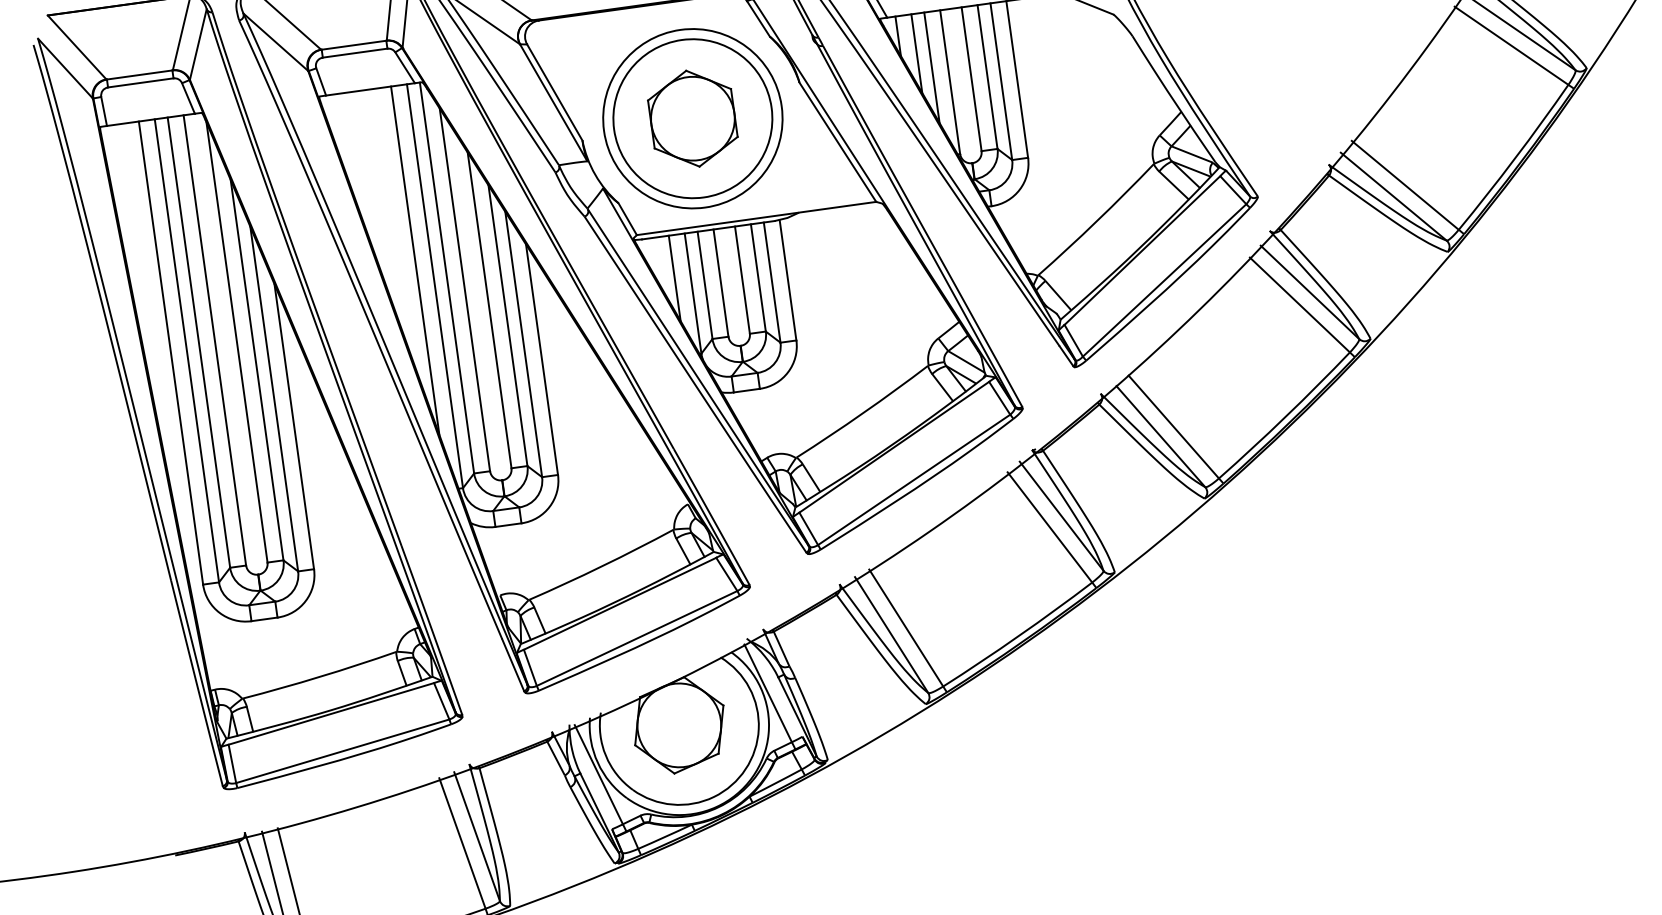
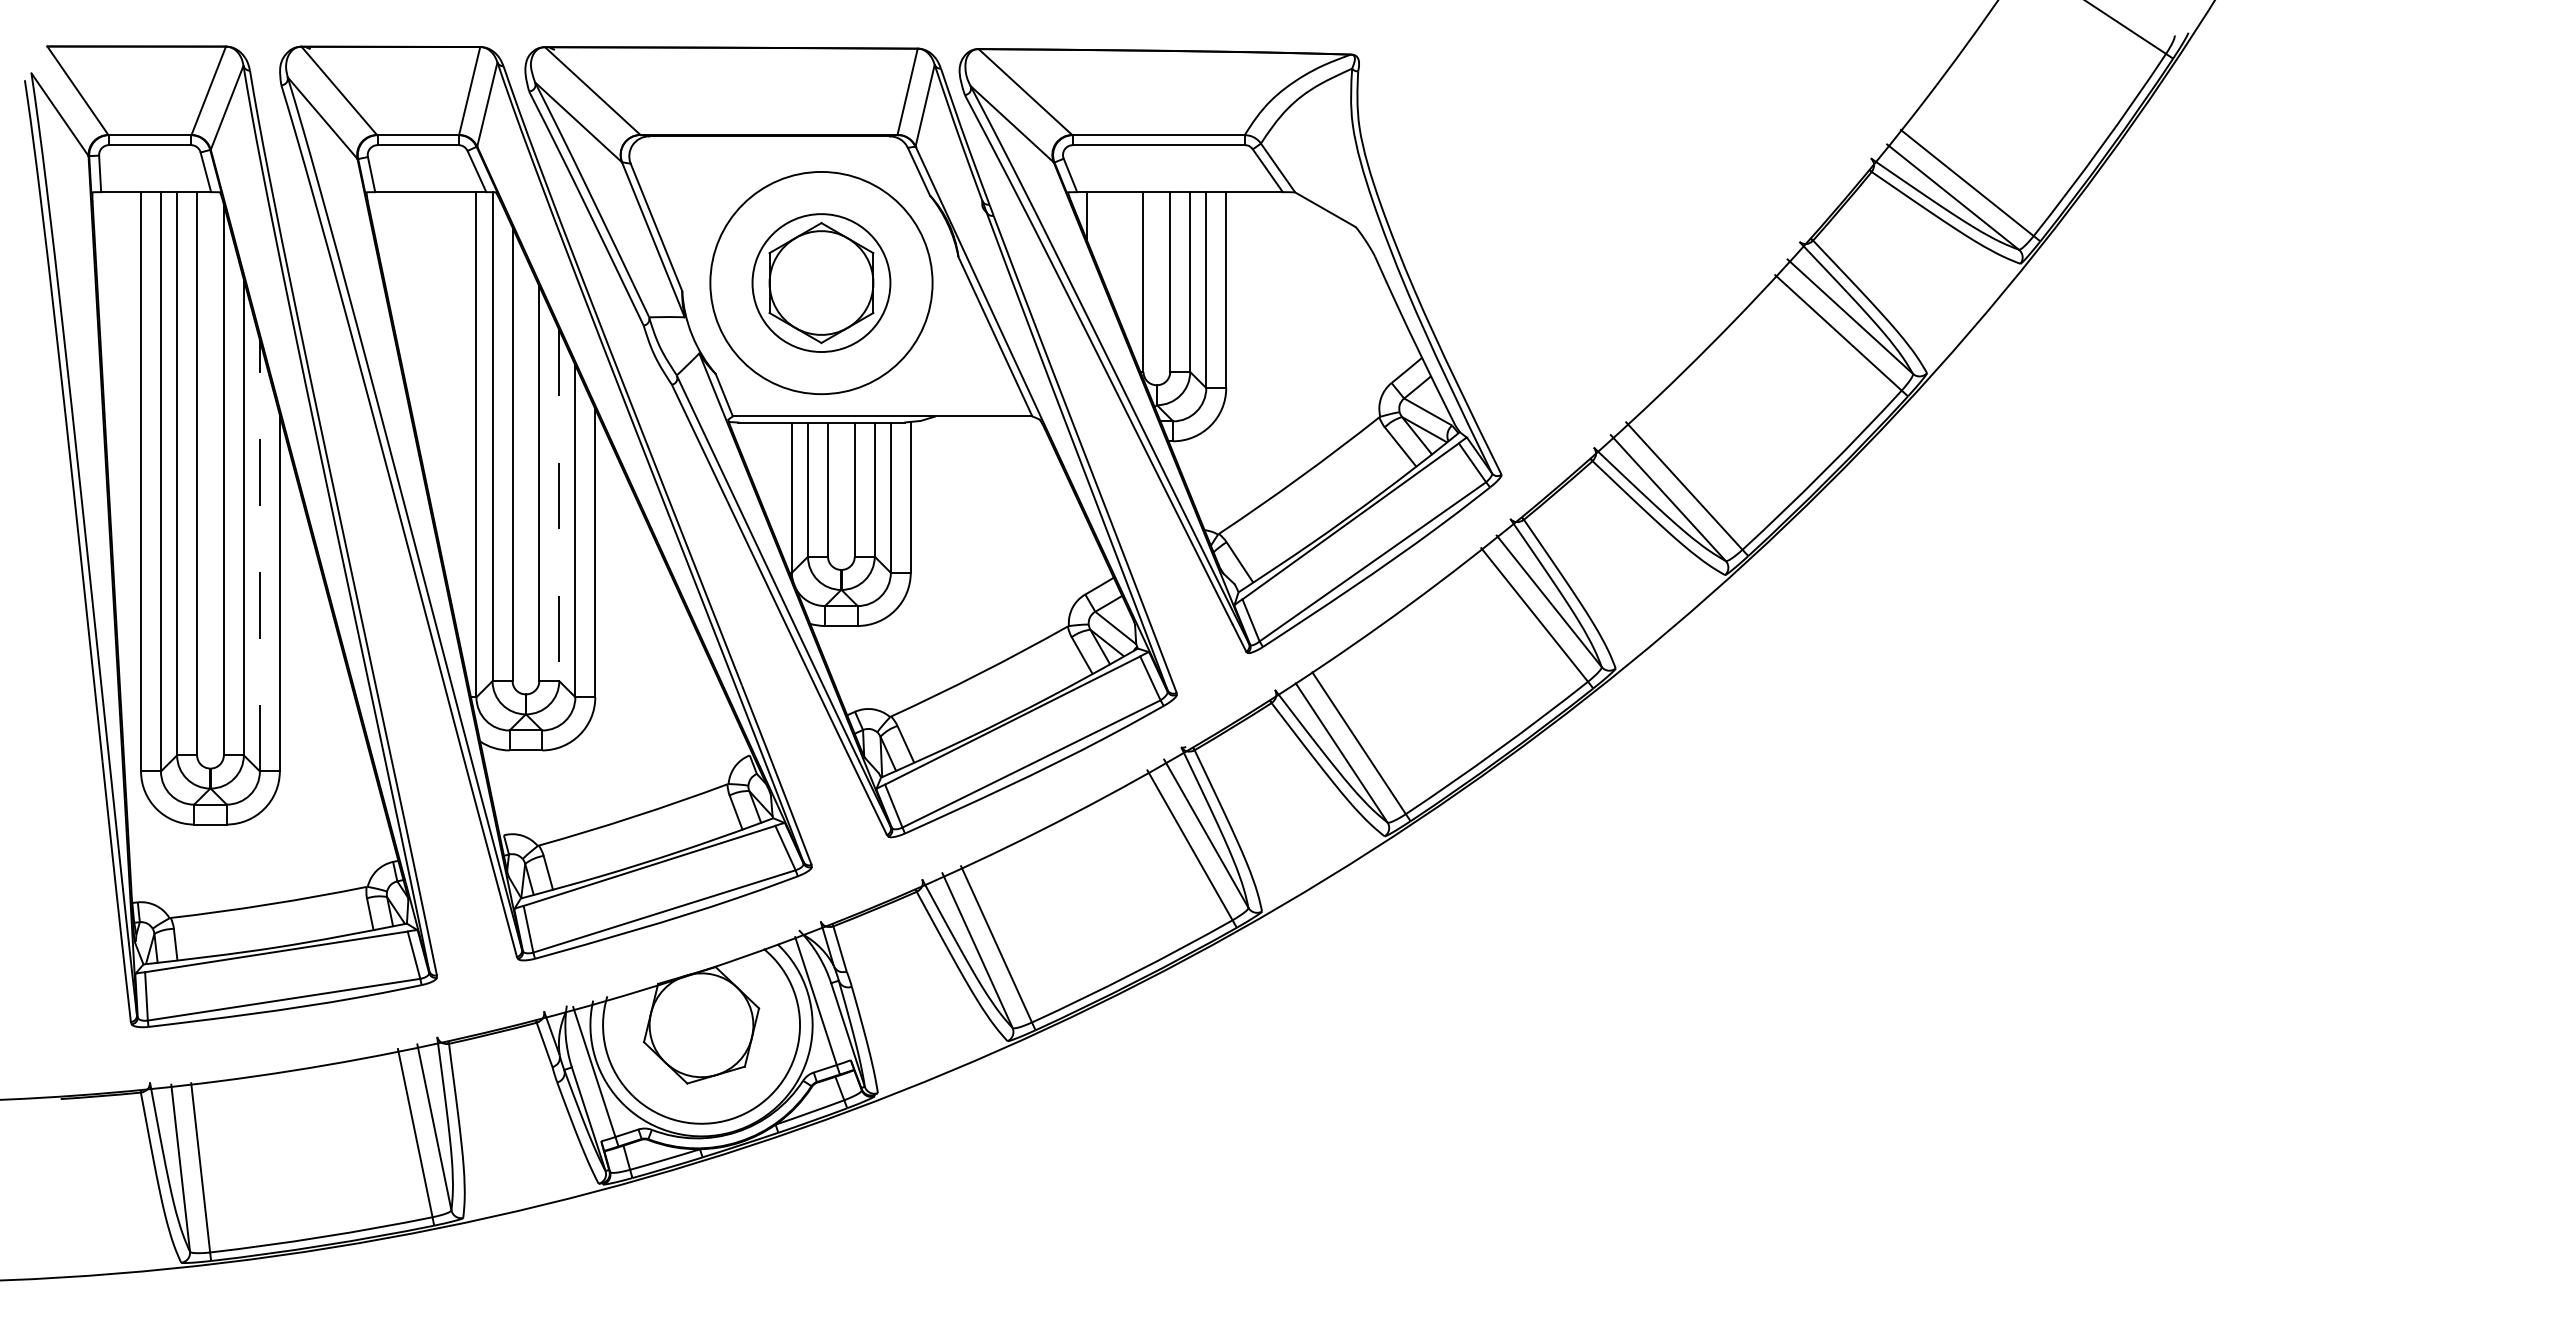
line: (916, 53) -> (1107, 241), removed
line: (931, 67) -> (1123, 261), removed
circle: (692, 118) -> (820, 282), size x0.7
line: (415, 260) -> (456, 409), removed
line: (675, 278) -> (772, 475), removed
line: (508, 325) -> (559, 505), solid -> dashed
line: (273, 398) -> (259, 555), solid -> dashed

